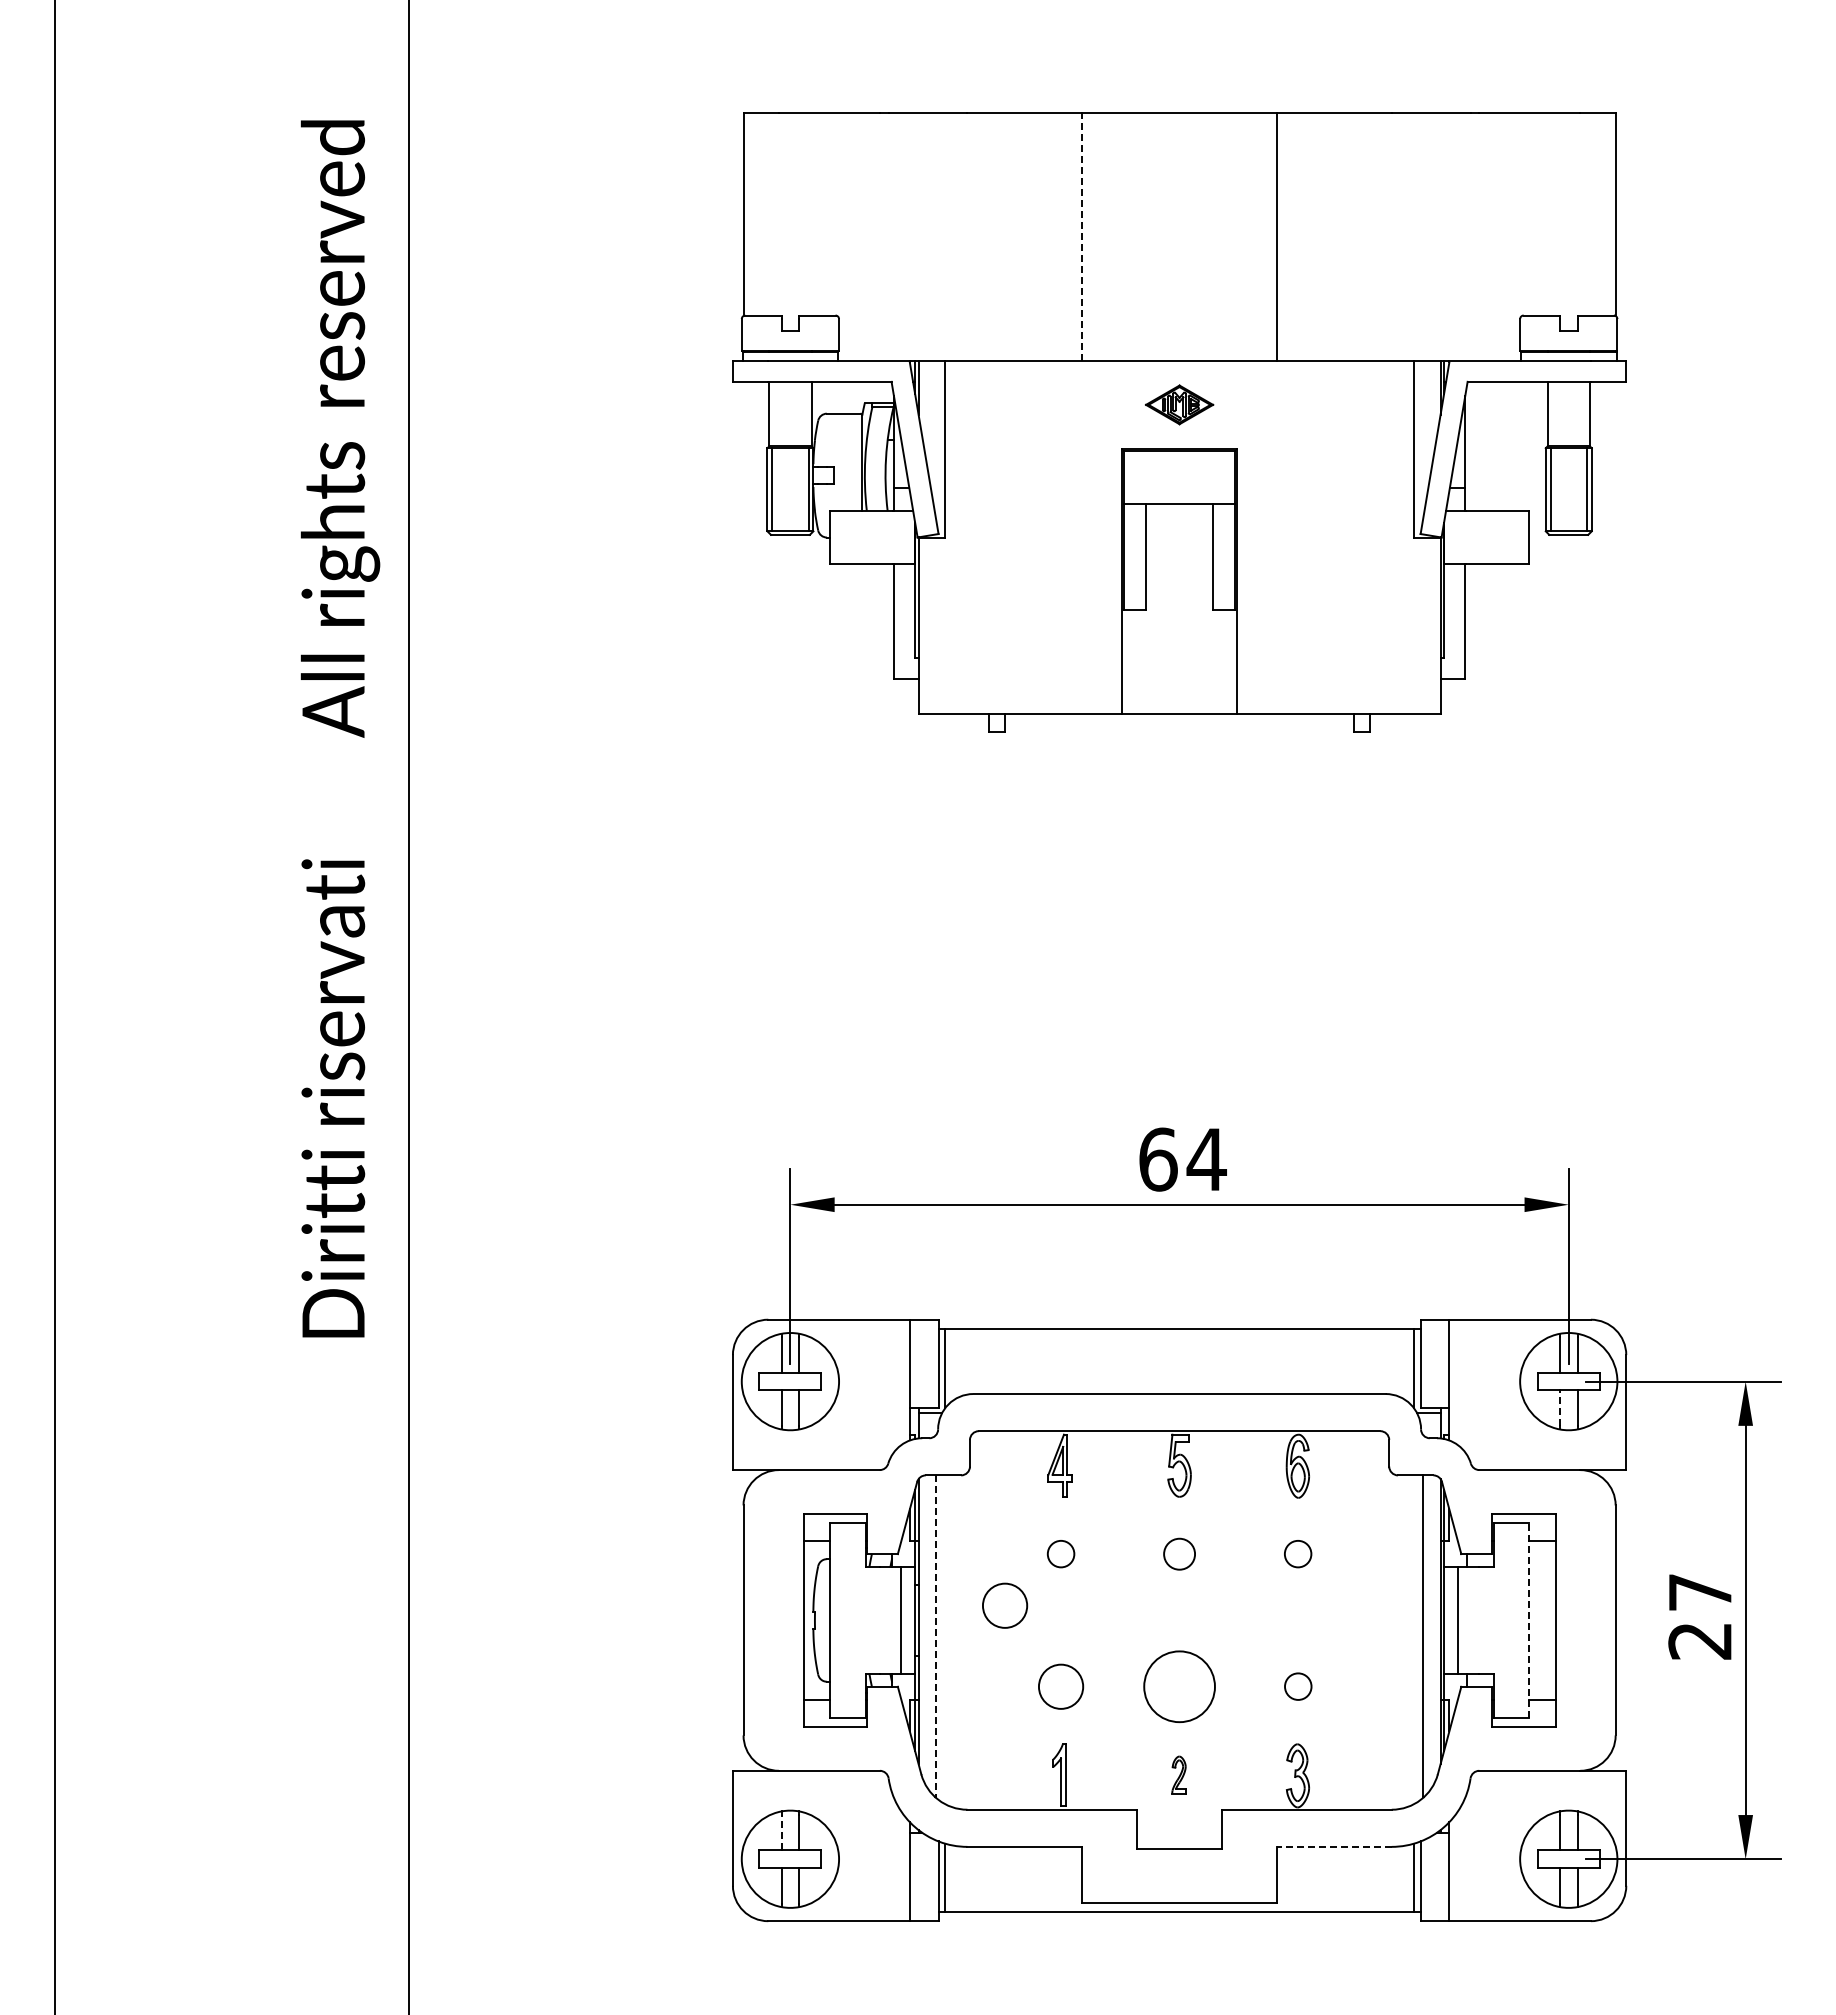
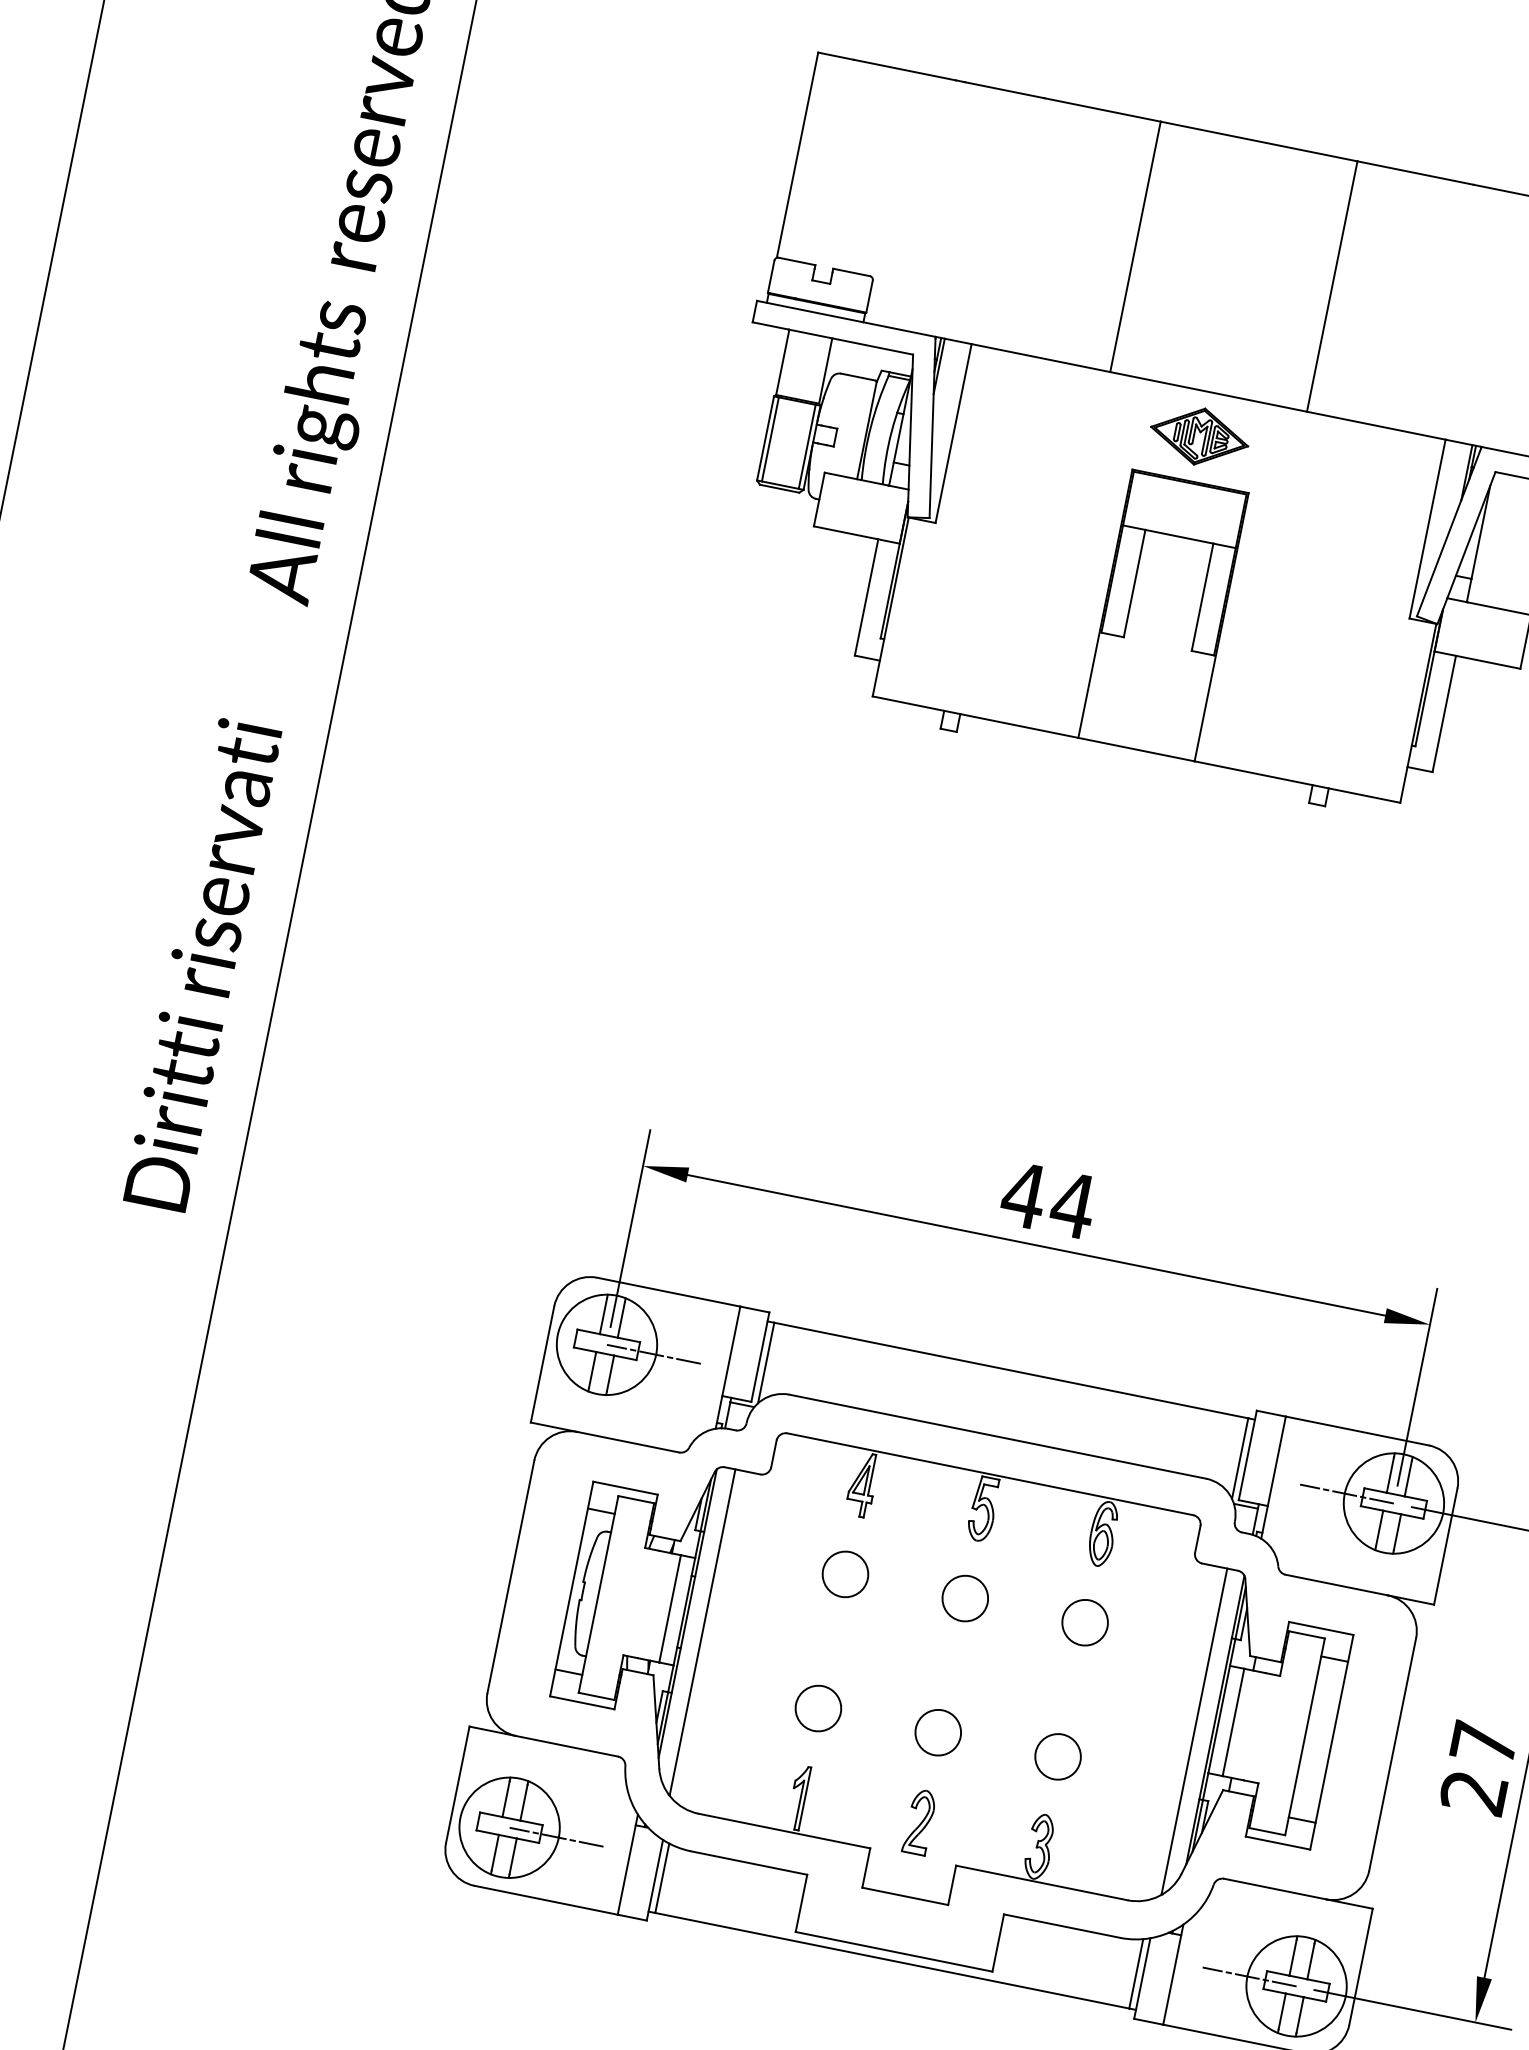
line: (1082, 236) -> (1135, 246), dashed -> solid
part: (1179, 404) -> (1199, 436), size x1.43
text: (1157, 1159) -> (1023, 1195), 64 -> 44
line: (836, 1381) -> (653, 1354), added
line: (1521, 1381) -> (1346, 1493), added
line: (1559, 1408) -> (1379, 1528), dashed -> solid
circle: (1060, 1554) -> (844, 1574), size x1.67
circle: (1179, 1554) -> (965, 1598), size x1.43
circle: (1298, 1554) -> (1085, 1623), size x1.67
circle: (1005, 1605) -> (778, 1615), removed
line: (1528, 1619) -> (1304, 1735), dashed -> solid
line: (936, 1636) -> (702, 1632), dashed -> solid
circle: (1179, 1686) -> (938, 1732), size x0.62
circle: (1298, 1686) -> (1058, 1756), size x1.67
part: (1178, 1774) -> (919, 1821), size x1.67
line: (781, 1832) -> (506, 1798), dashed -> solid
line: (1333, 1846) -> (1061, 1925), dashed -> solid
line: (836, 1859) -> (556, 1837), added
line: (1521, 1859) -> (1248, 1977), added

